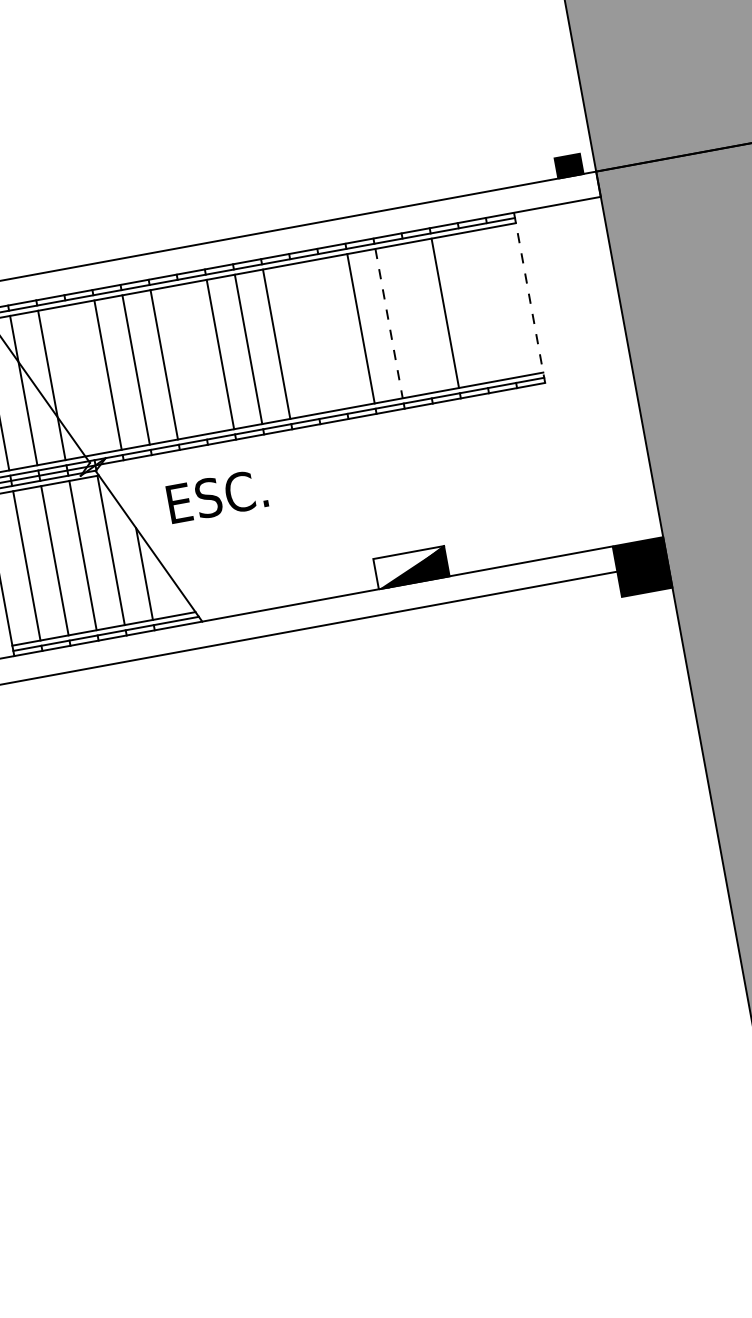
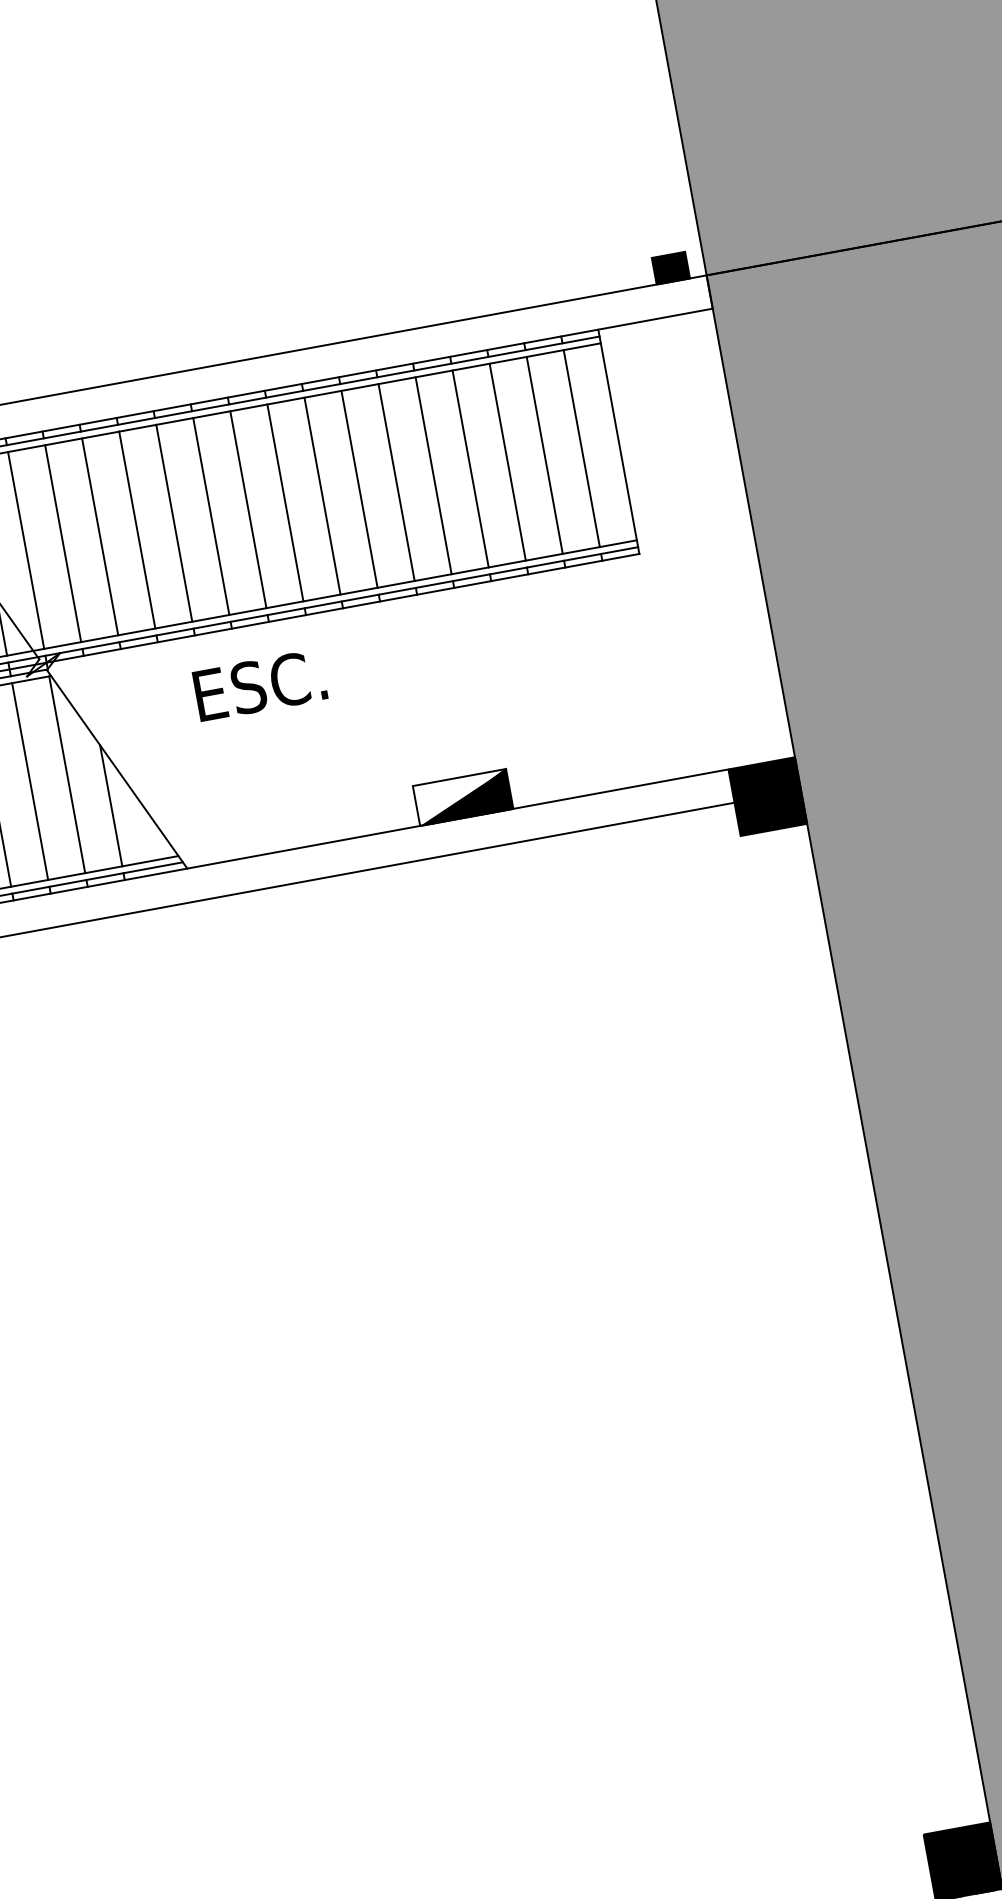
line: (529, 297) -> (618, 441), dashed -> solid
line: (501, 302) -> (581, 448), added
line: (473, 308) -> (544, 455), added
line: (417, 318) -> (470, 468), added
line: (388, 324) -> (433, 476), dashed -> solid
line: (332, 333) -> (359, 488), added
line: (304, 338) -> (322, 495), added
line: (192, 359) -> (174, 522), added
line: (80, 380) -> (26, 550), added
text: (216, 497) -> (259, 687), moved

